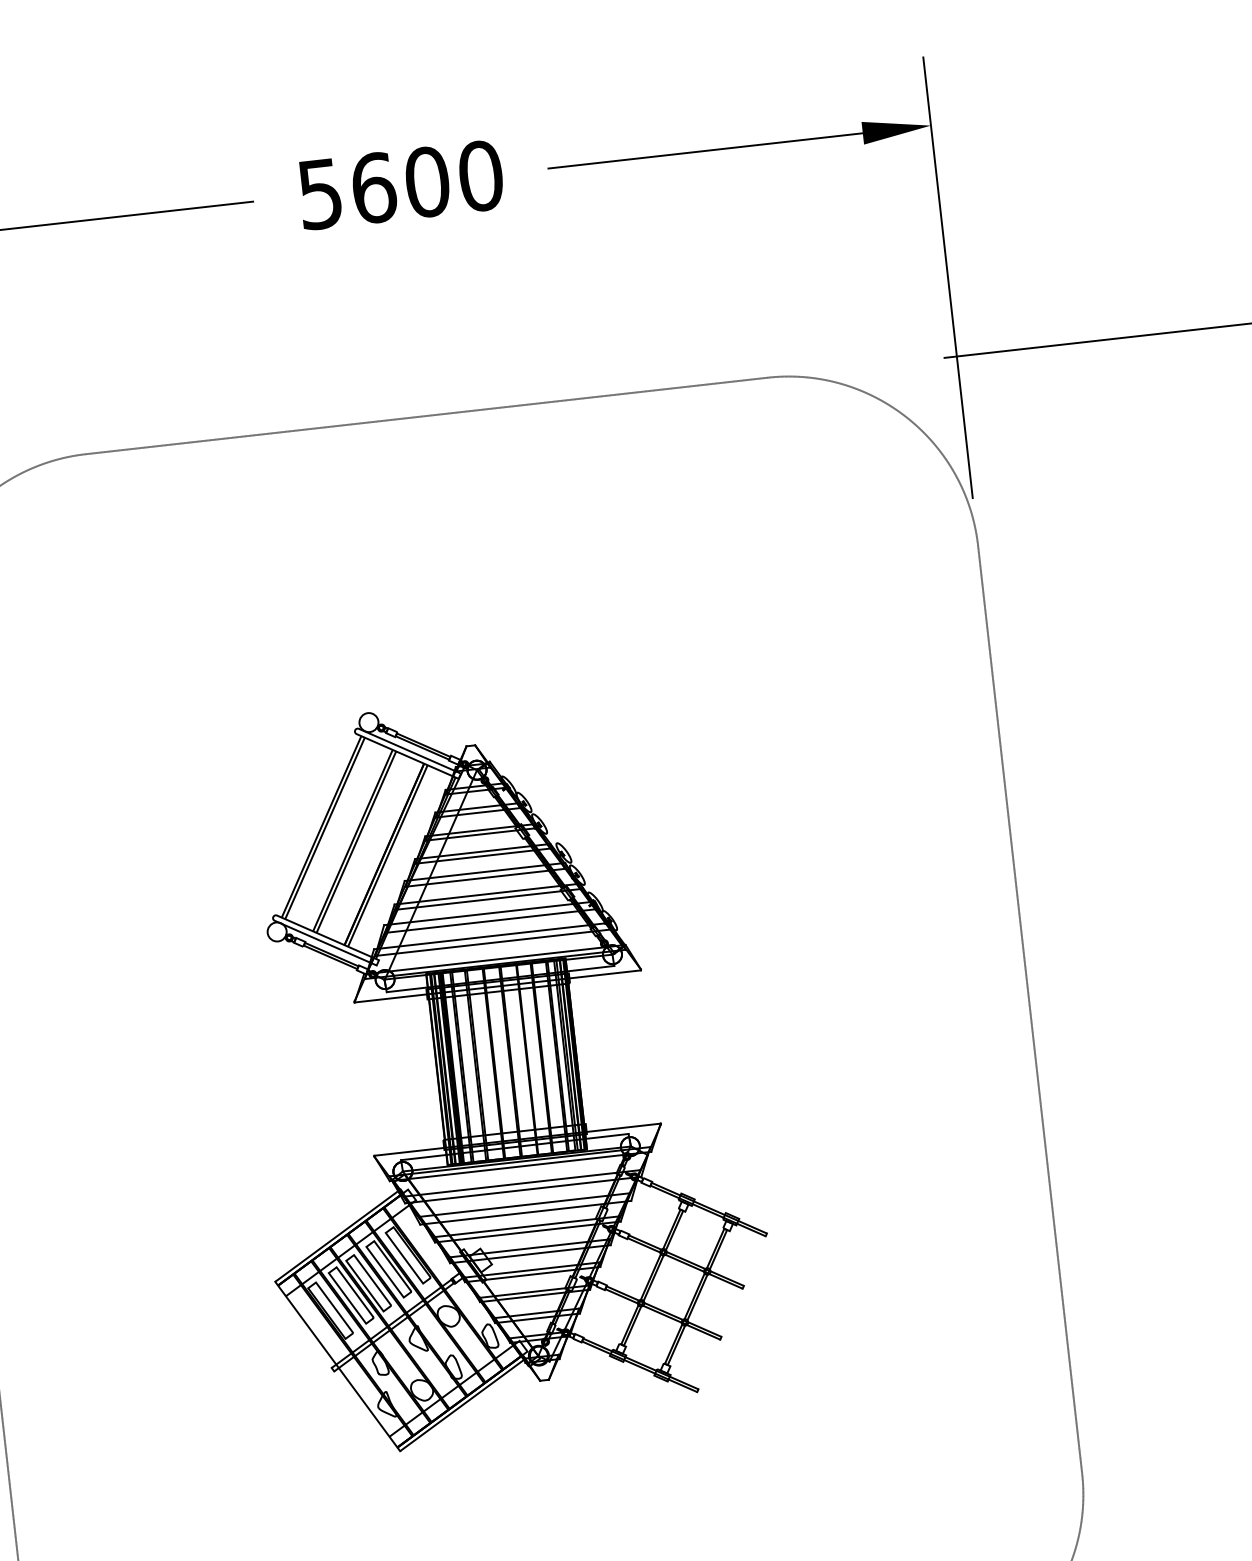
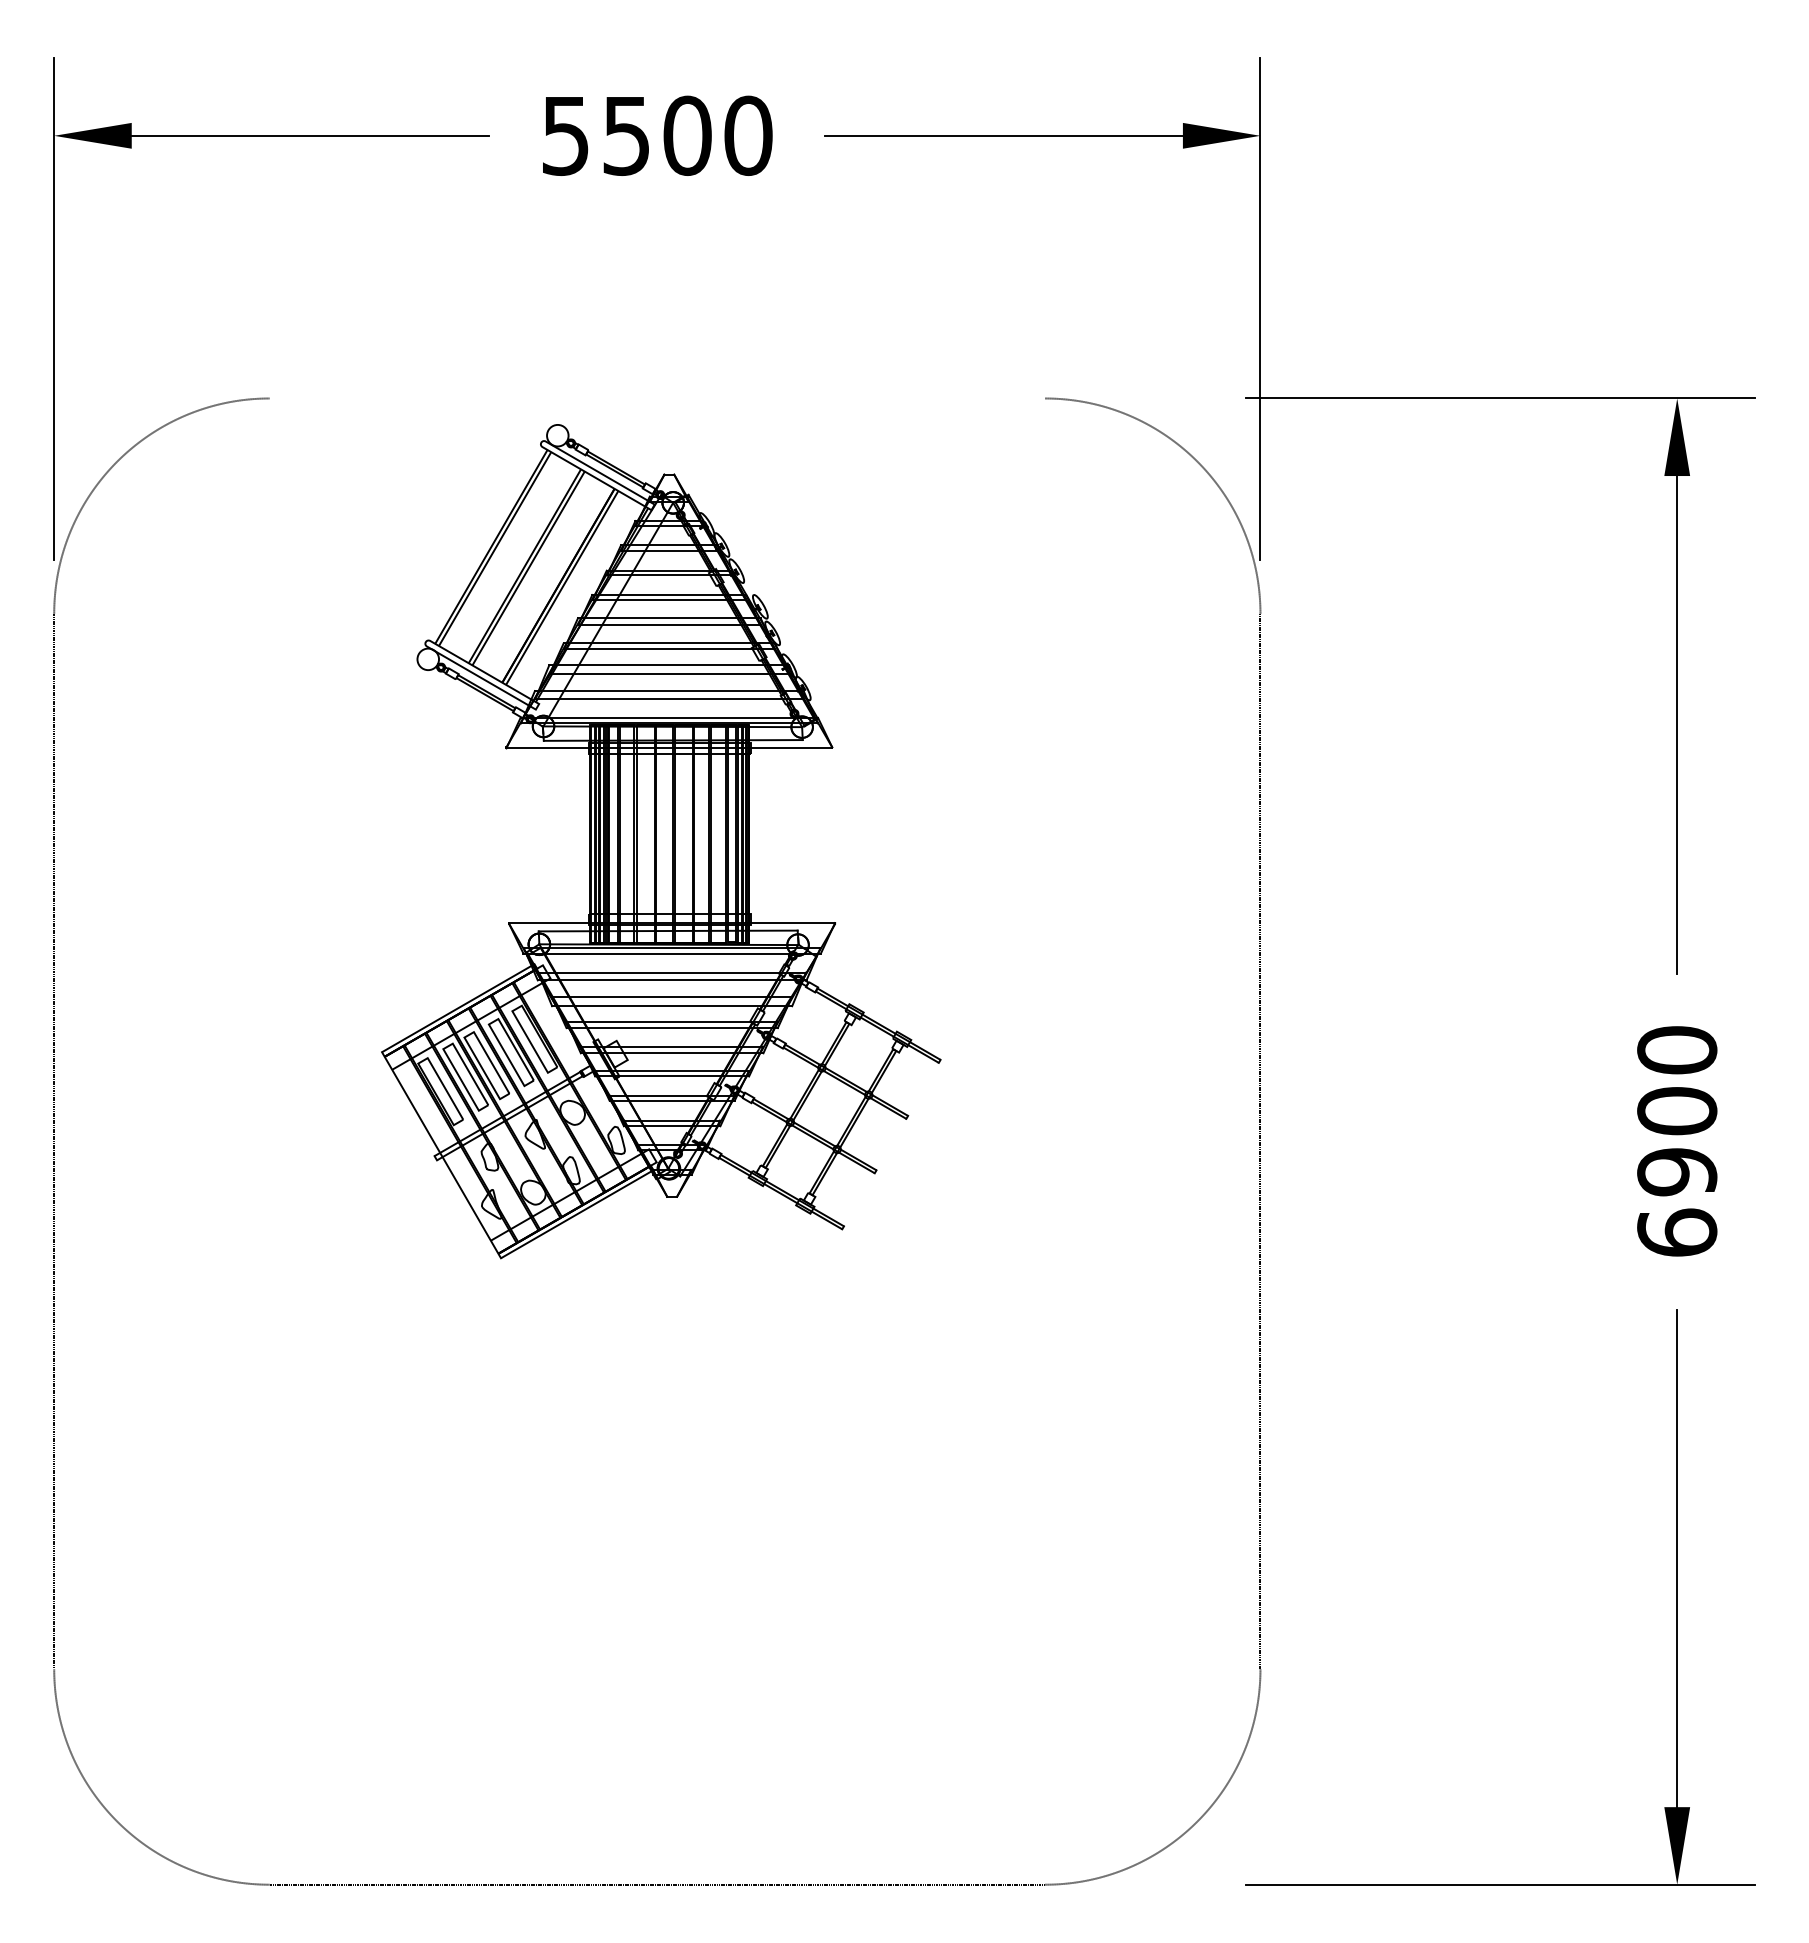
text: (374, 187) -> (627, 135), 5600 -> 5500
line: (426, 415) -> (657, 398), removed
part: (500, 1069) -> (661, 841), moved

